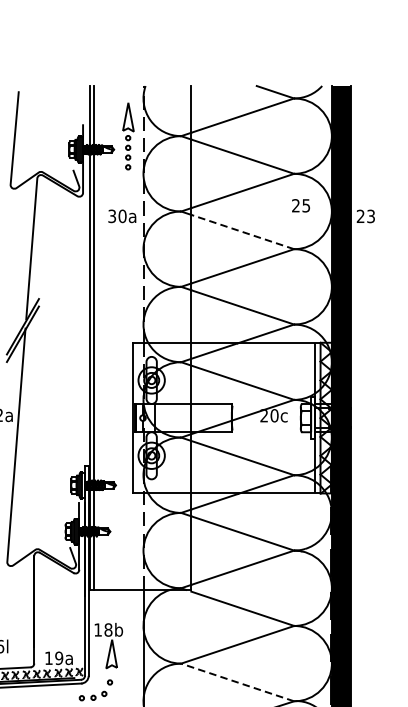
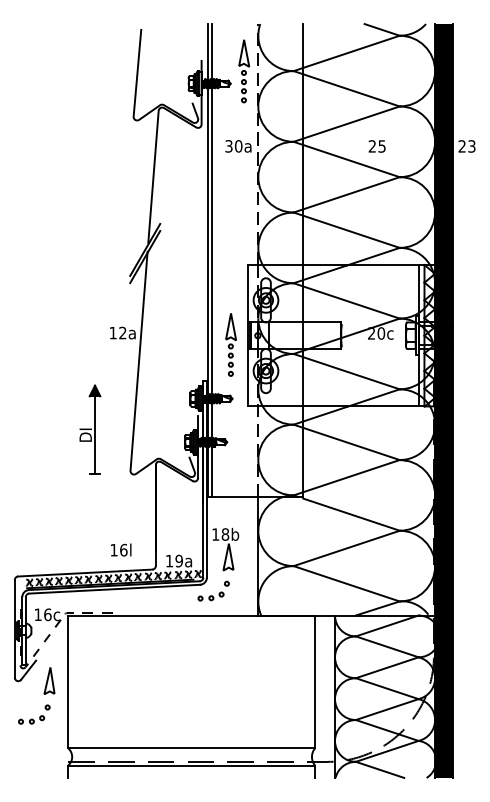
text: (300, 205) -> (376, 146), moved
line: (242, 232) -> (351, 161), dashed -> solid
part: (113, 427) -> (230, 344), added
line: (237, 682) -> (346, 583), dashed -> solid

